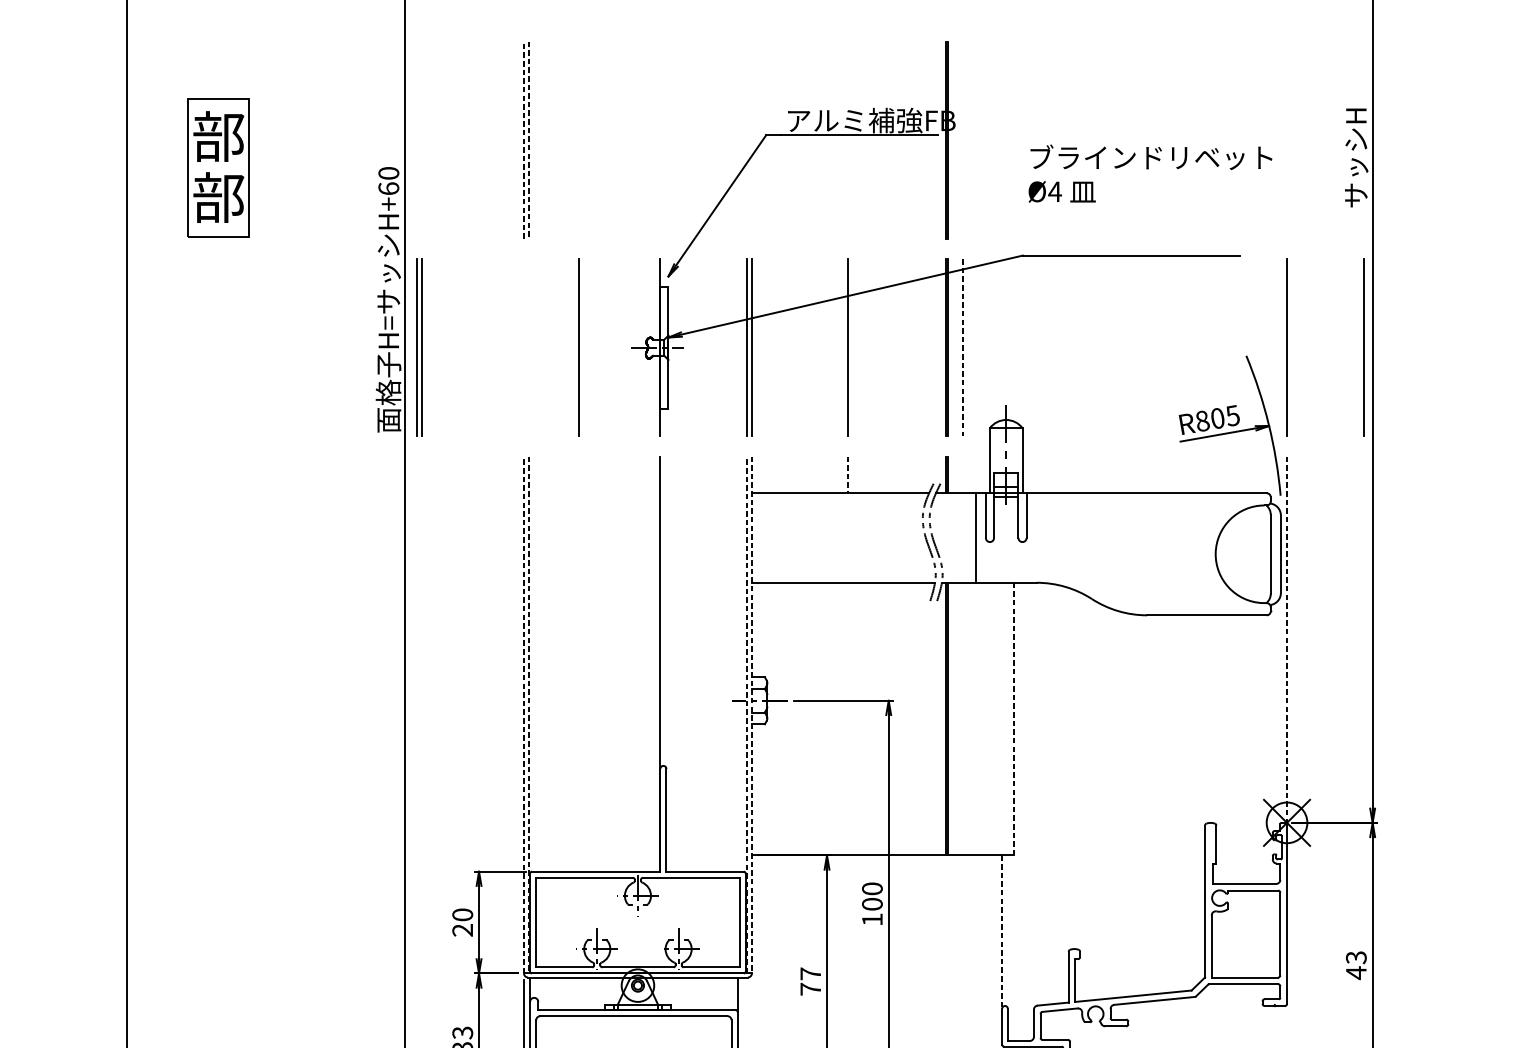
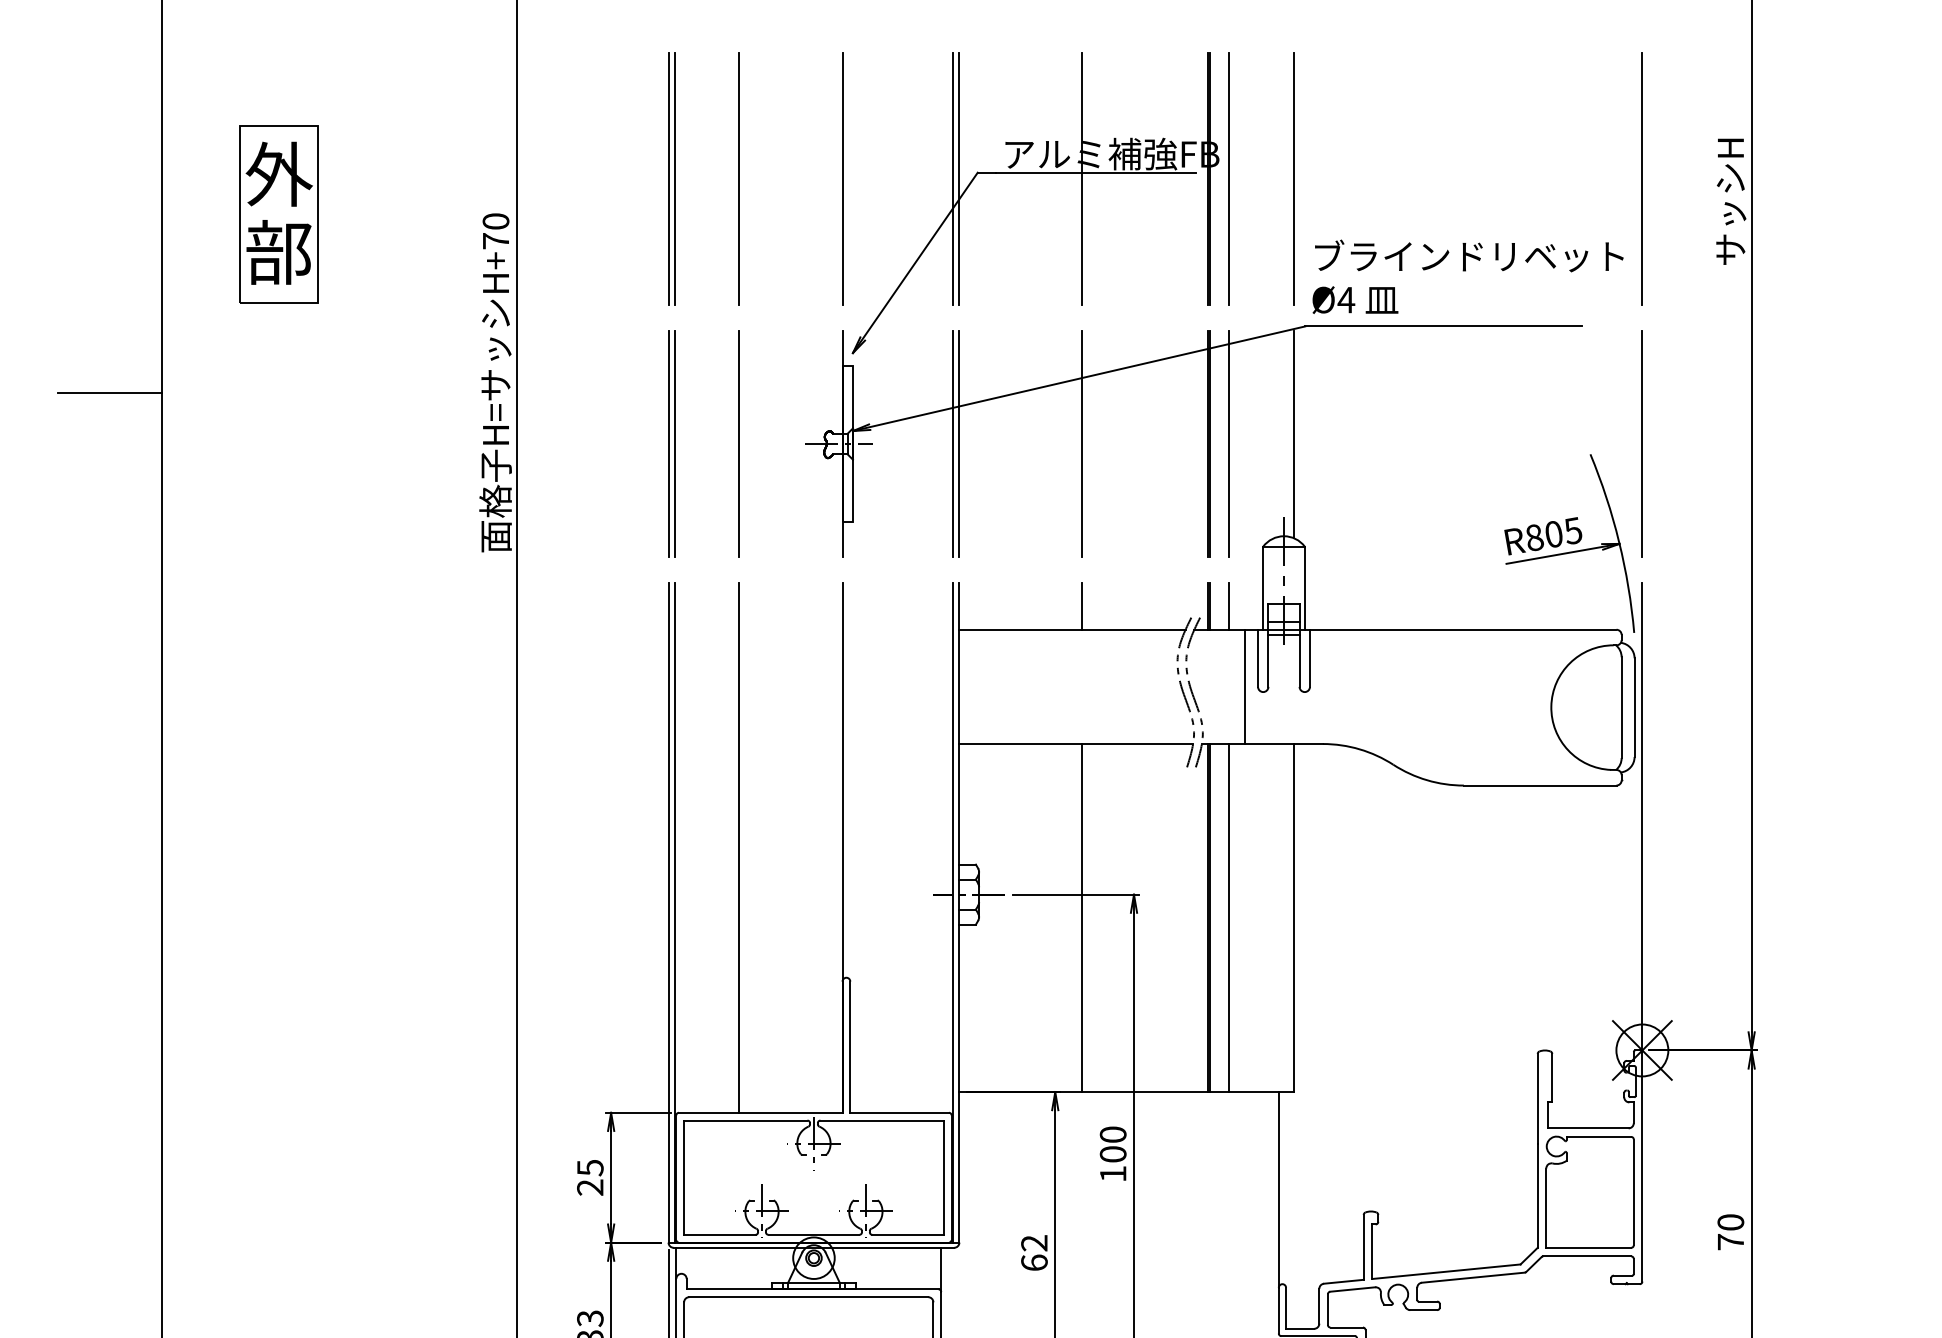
text: (218, 135) -> (278, 173), 部 -> 外
line: (523, 140) -> (668, 179), dashed -> solid
line: (528, 140) -> (674, 179), dashed -> solid
line: (578, 140) -> (738, 179), added
line: (660, 140) -> (842, 179), added
line: (747, 140) -> (953, 179), added
line: (751, 140) -> (959, 179), added
line: (848, 140) -> (1082, 179), added
line: (963, 140) -> (1229, 179), added
line: (1013, 140) -> (1293, 179), added
line: (1287, 140) -> (1642, 179), added
text: (1150, 173) -> (1467, 276), moved
text: (388, 188) -> (495, 240), H+60 -> H+70
line: (86, 307) -> (110, 392), added
line: (1013, 340) -> (1293, 434), added
part: (419, 347) -> (671, 443), moved
line: (1363, 347) -> (1739, 443), removed
line: (963, 348) -> (1229, 444), dashed -> solid
line: (963, 474) -> (1229, 605), added
line: (848, 475) -> (1082, 606), dashed -> solid
line: (1287, 640) -> (1642, 817), dashed -> solid
line: (578, 663) -> (738, 847), added
line: (523, 714) -> (668, 912), dashed -> solid
line: (528, 714) -> (674, 912), dashed -> solid
line: (747, 714) -> (953, 912), dashed -> solid
line: (751, 714) -> (959, 912), dashed -> solid
line: (848, 719) -> (1082, 918), added
line: (963, 719) -> (1229, 918), added
line: (1013, 719) -> (1293, 918), dashed -> solid
text: (462, 914) -> (590, 1167), 20 -> 25
line: (1001, 931) -> (1278, 1189), dashed -> solid
text: (1356, 965) -> (1730, 1232), 43 -> 70
text: (810, 981) -> (1034, 1252), 77 -> 62

